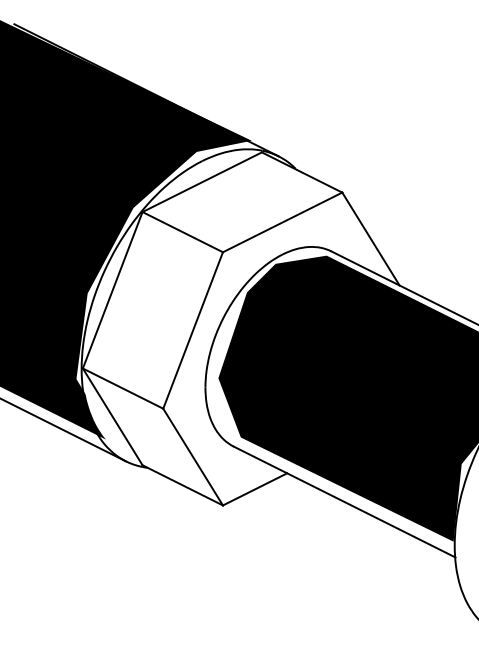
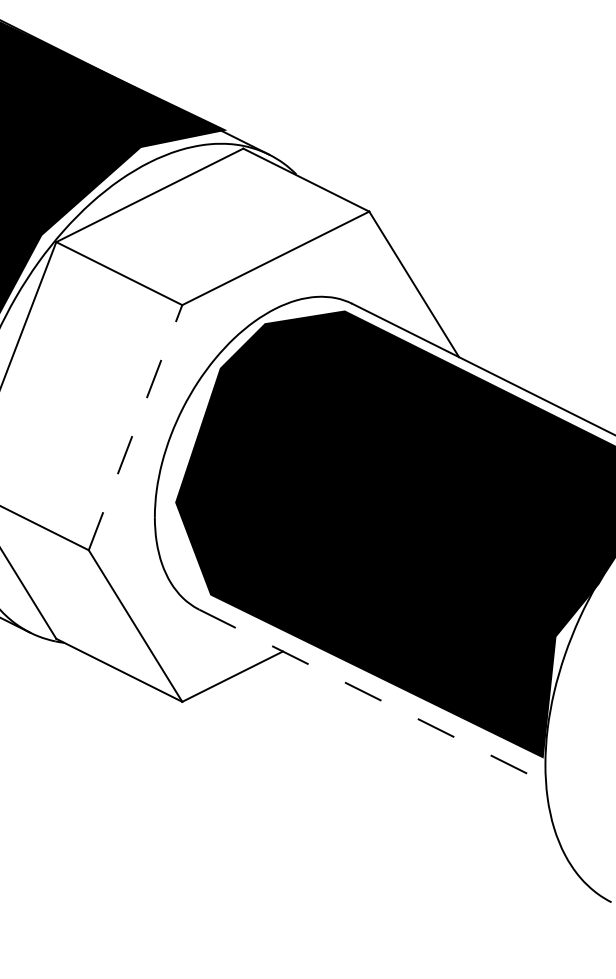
line: (193, 330) -> (136, 427), solid -> dashed
line: (344, 502) -> (372, 697), solid -> dashed

